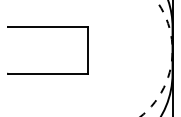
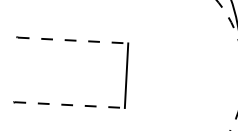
line: (48, 27) -> (73, 40), solid -> dashed
line: (48, 73) -> (70, 104), solid -> dashed

